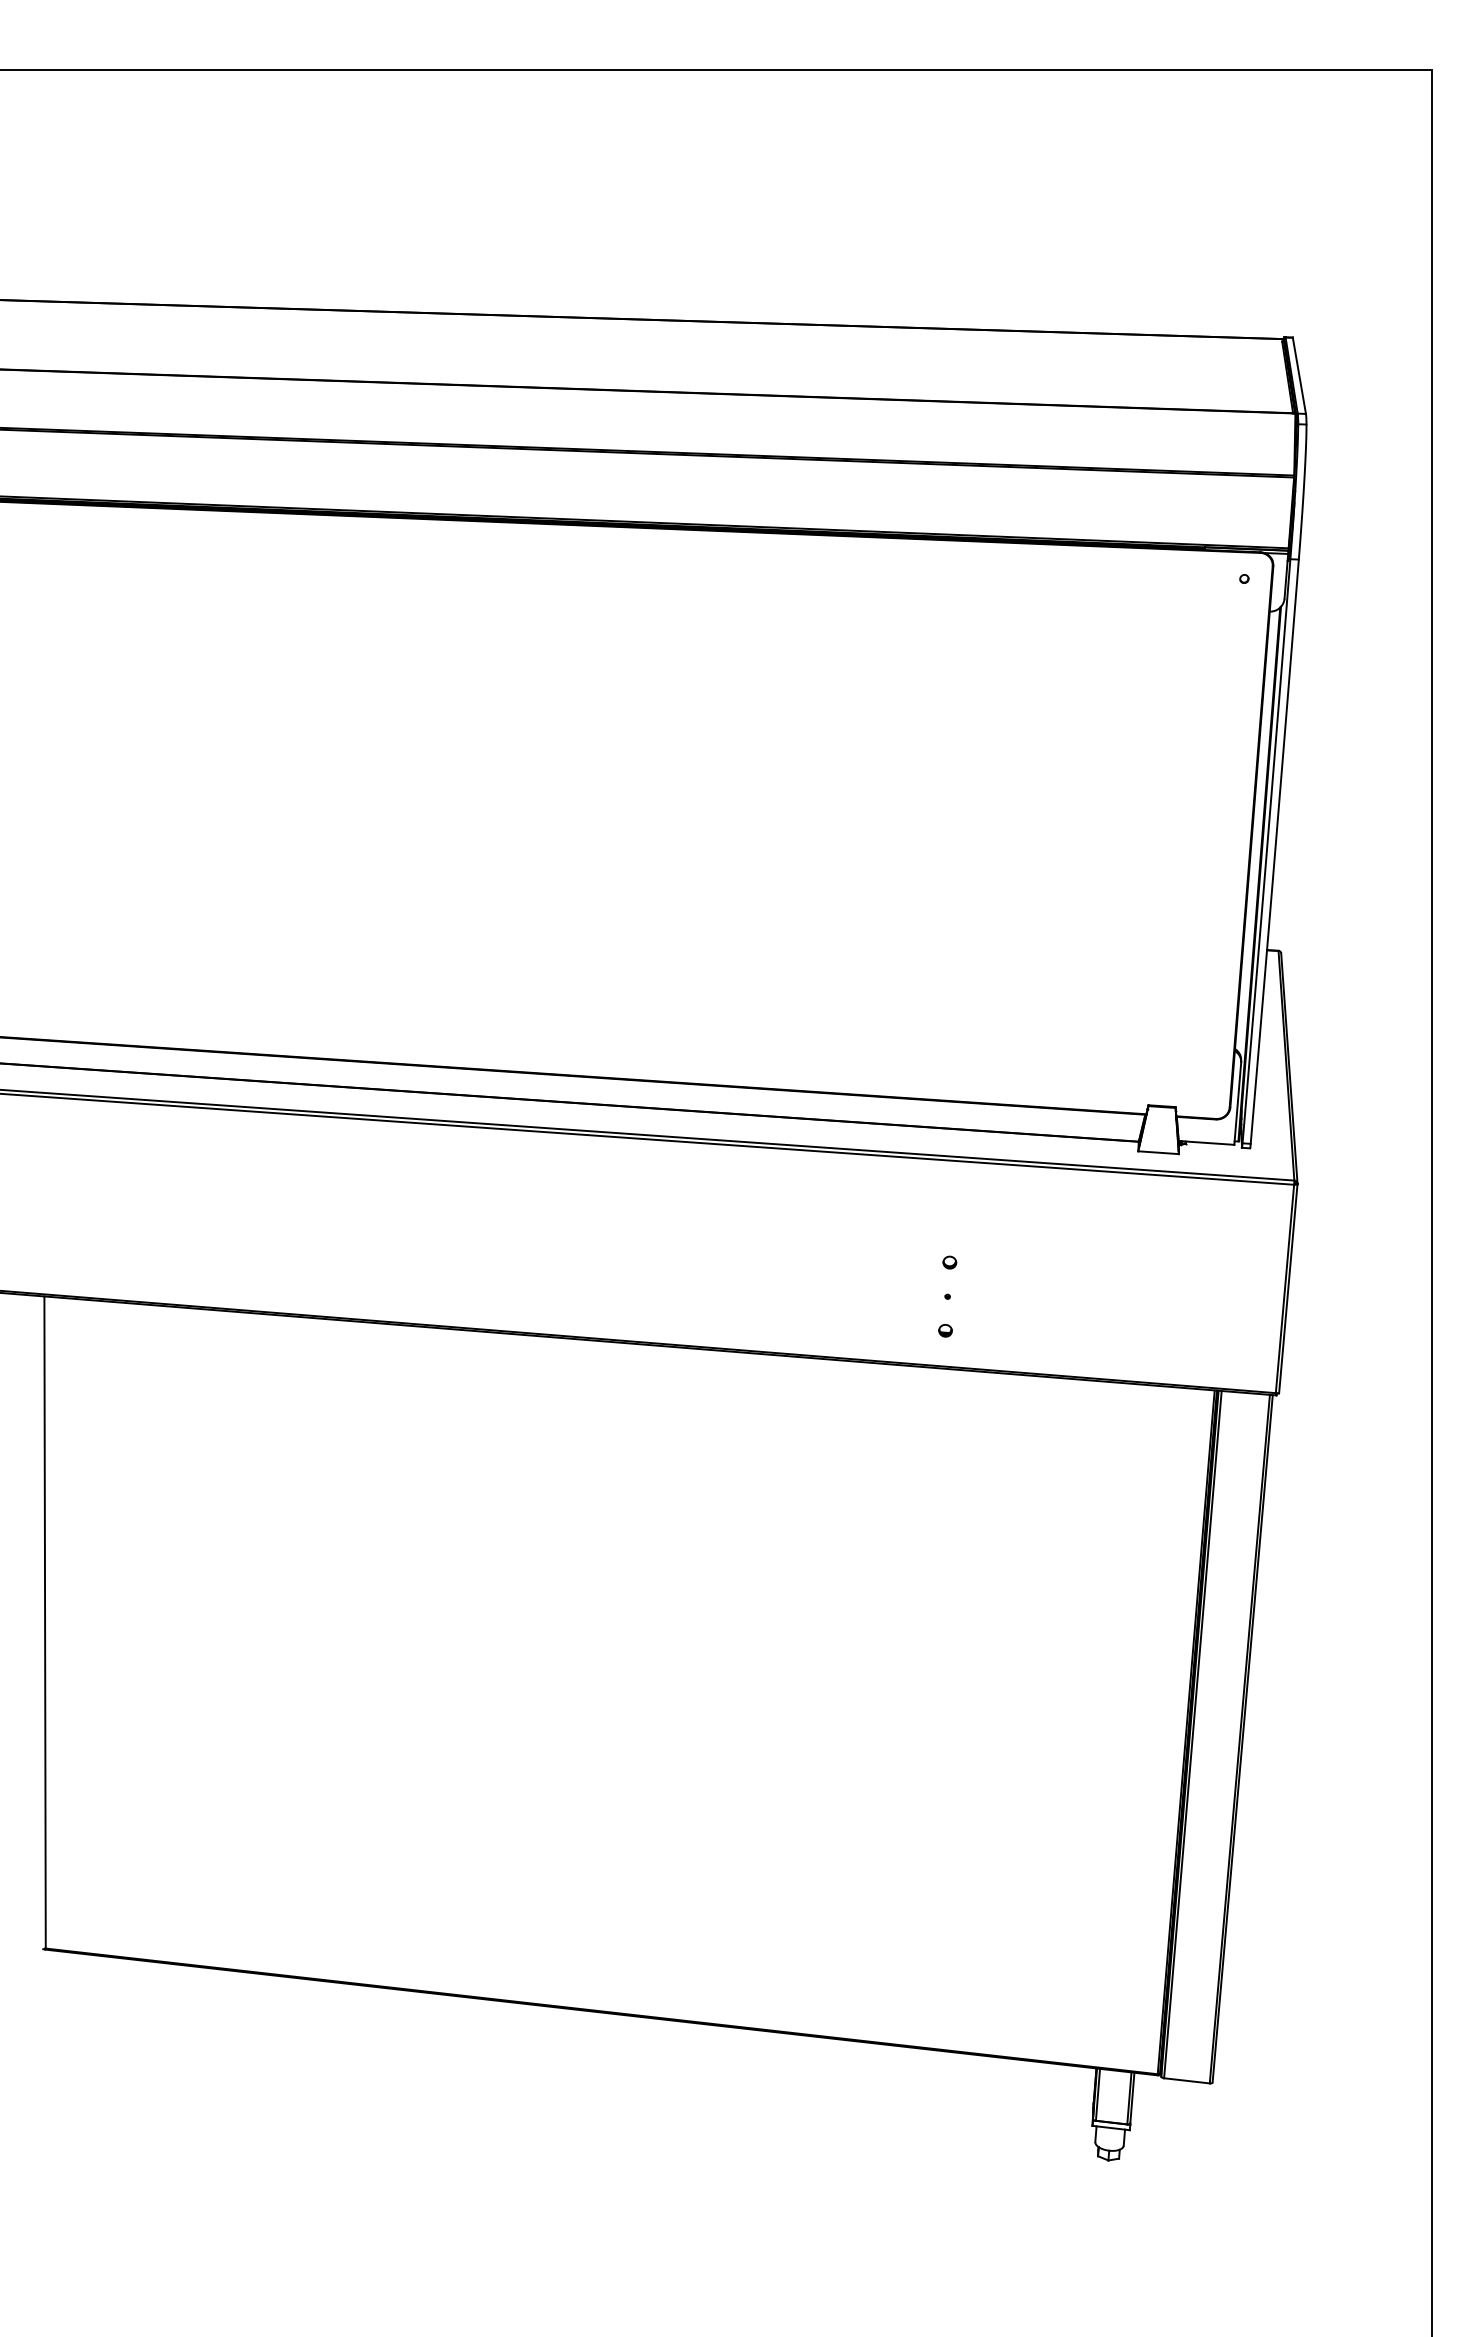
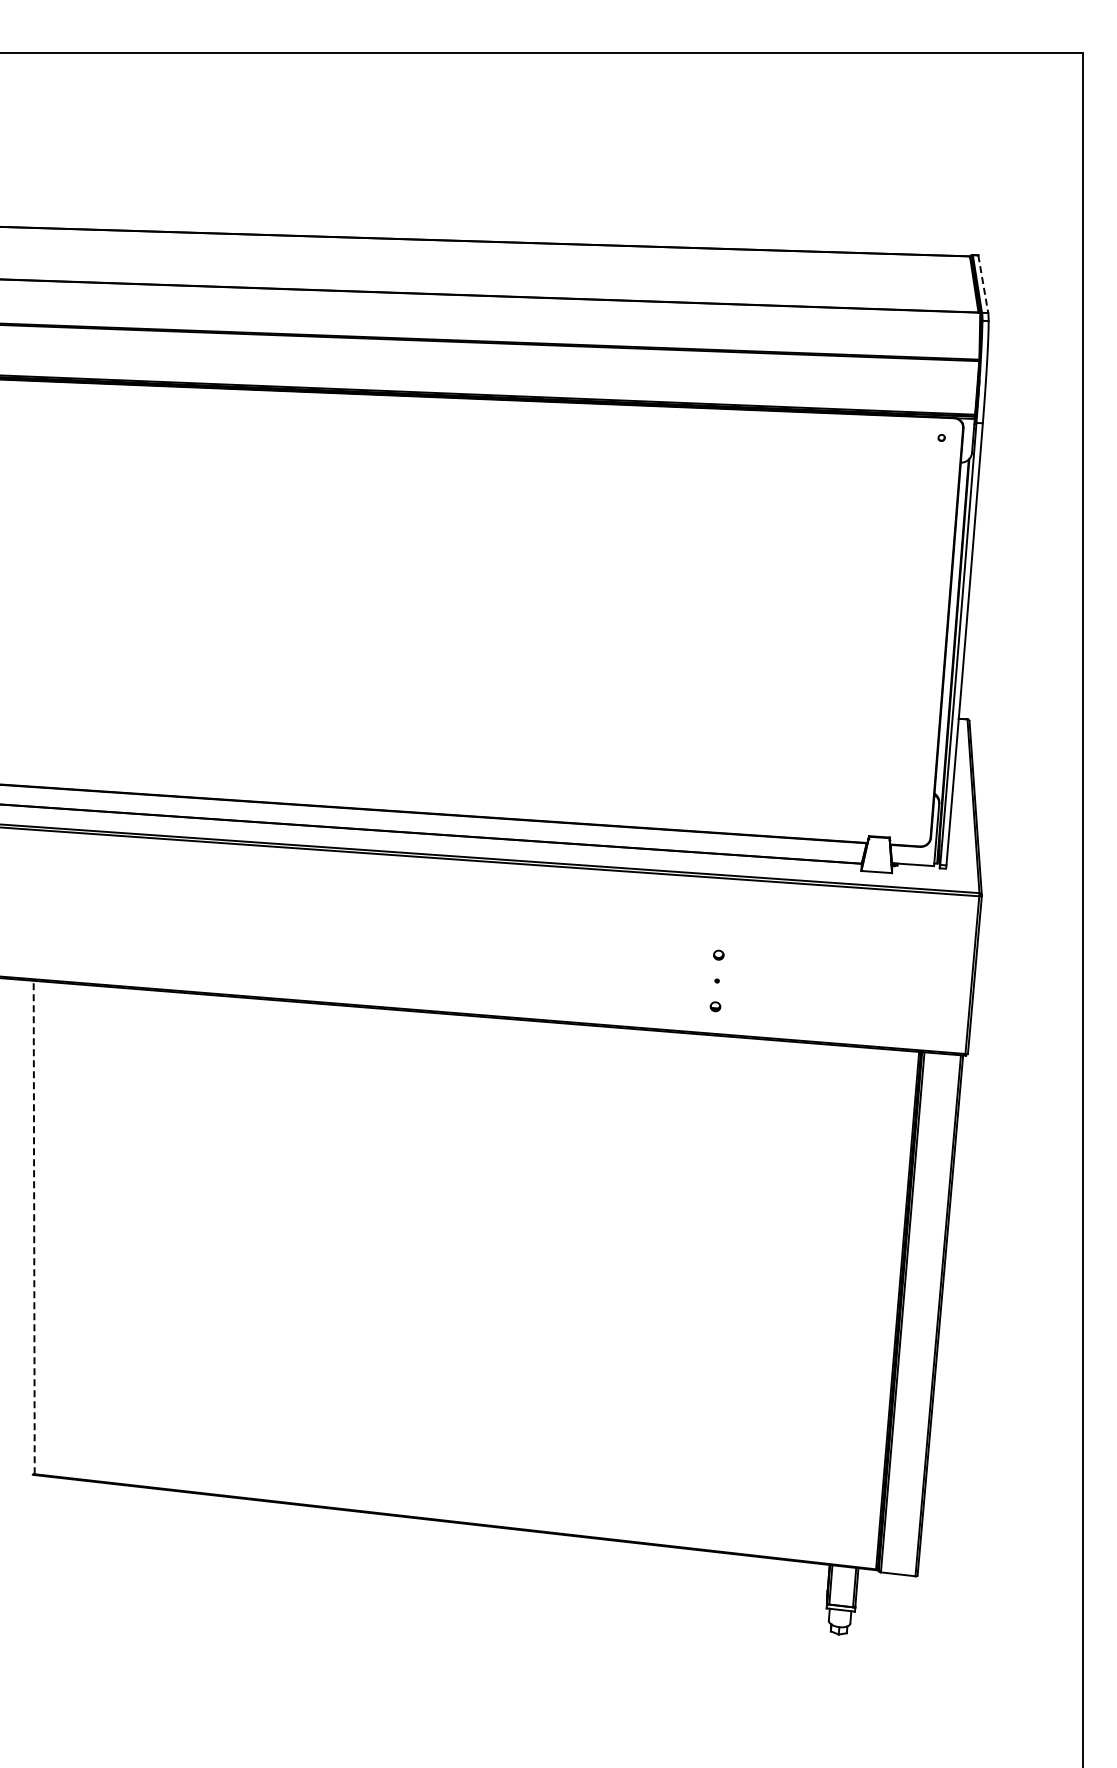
line: (1299, 376) -> (983, 284), solid -> dashed
line: (45, 1622) -> (34, 1227), solid -> dashed

